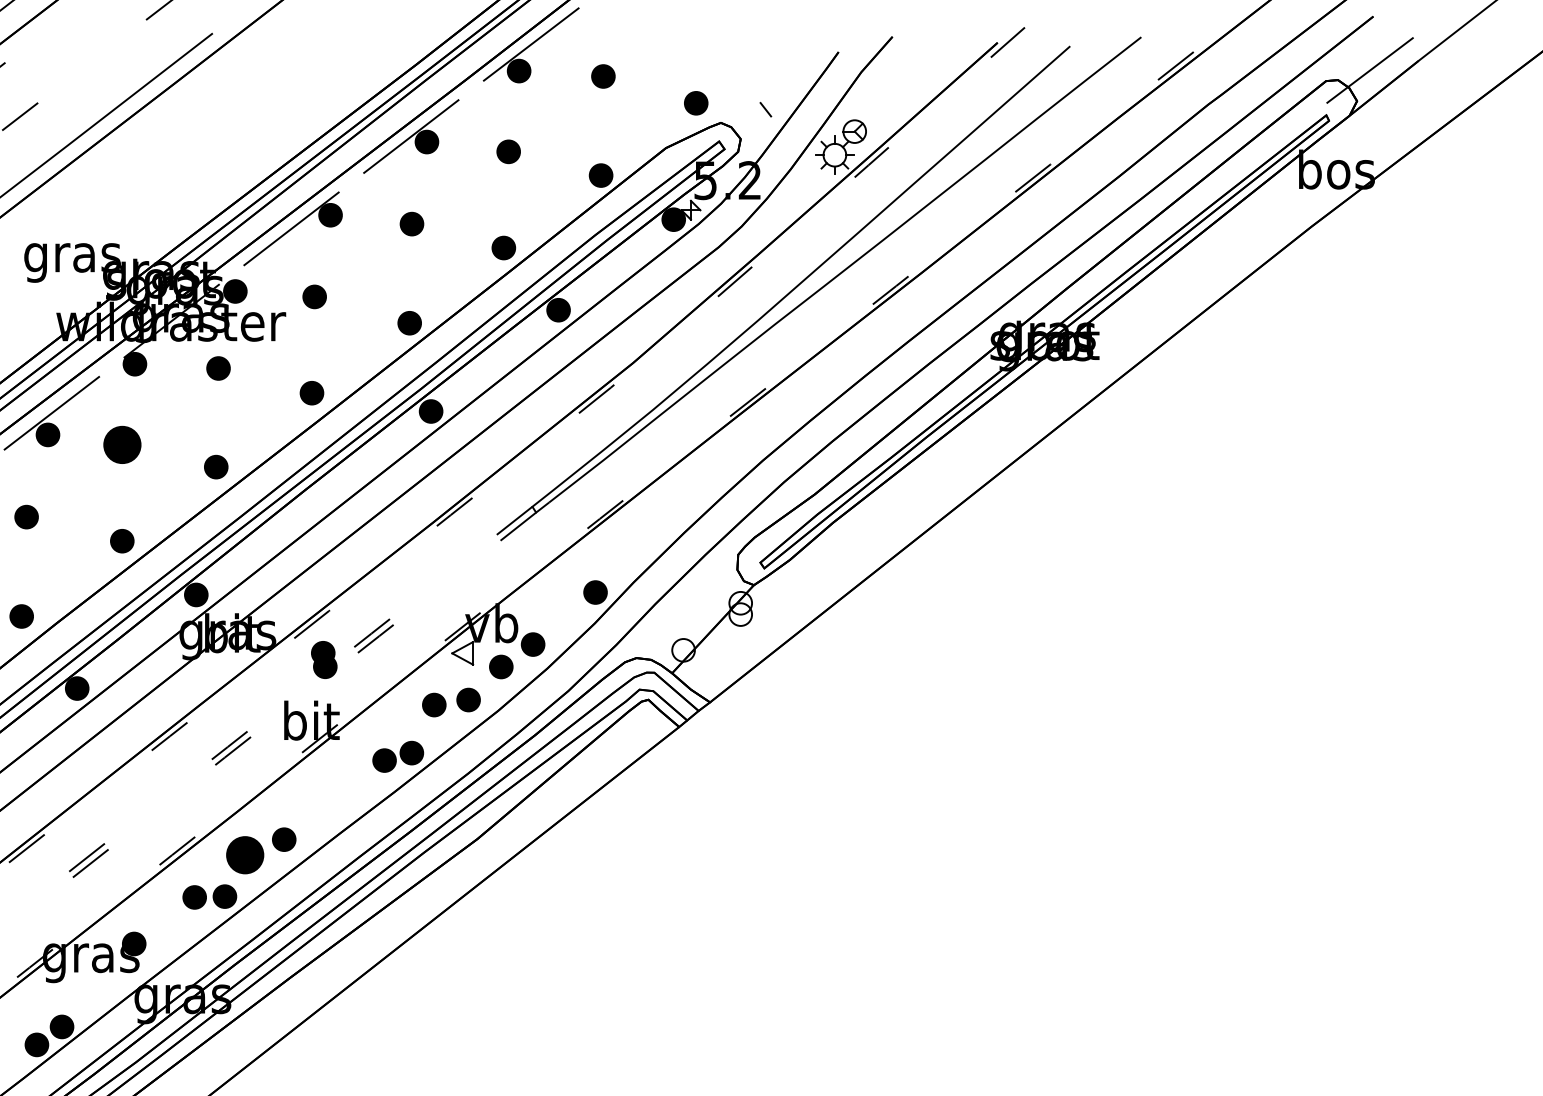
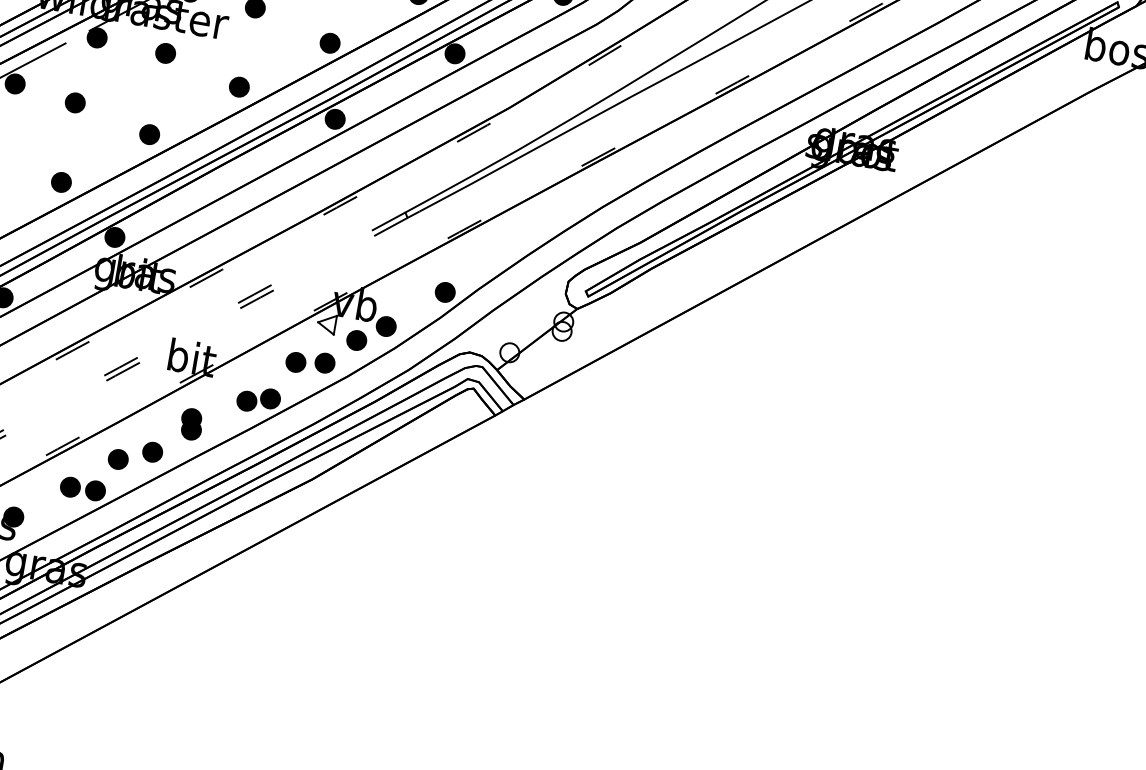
part: (122, 444) -> (75, 102), size x0.62
part: (324, 659) -> (191, 423), moved
part: (245, 854) -> (118, 458), size x0.62

